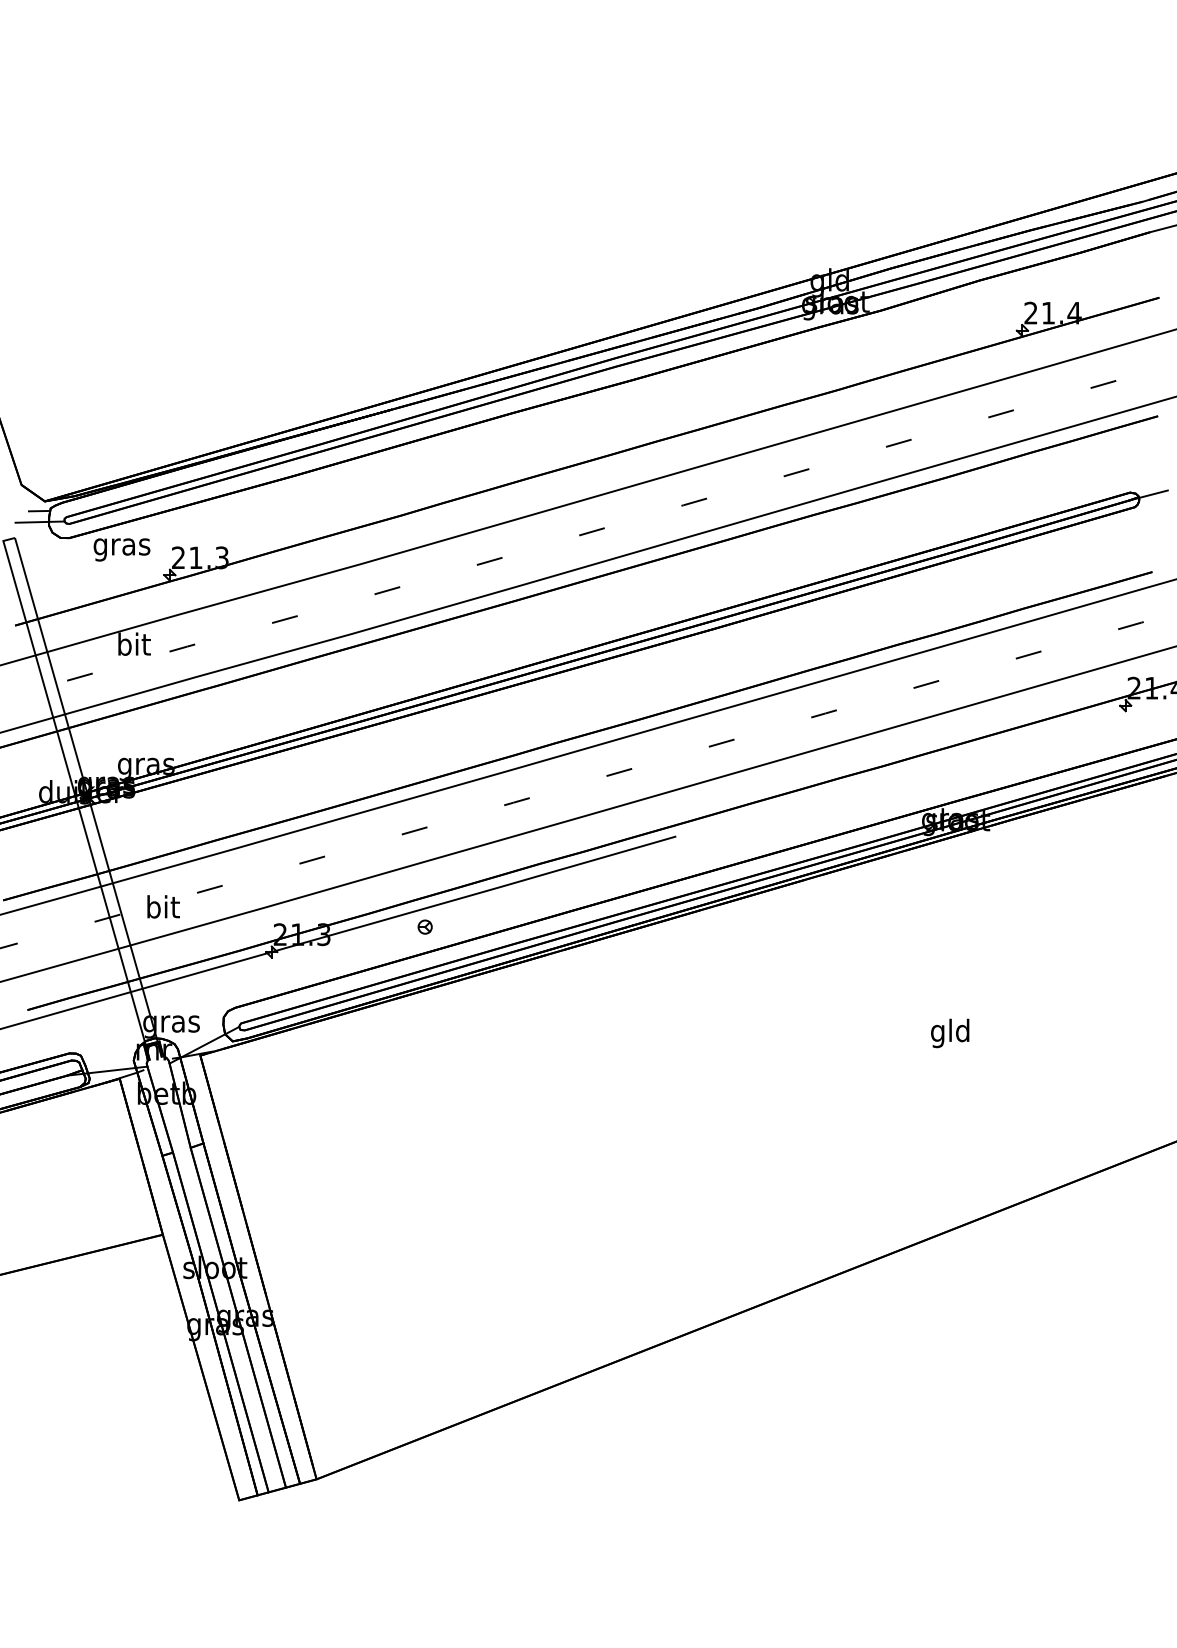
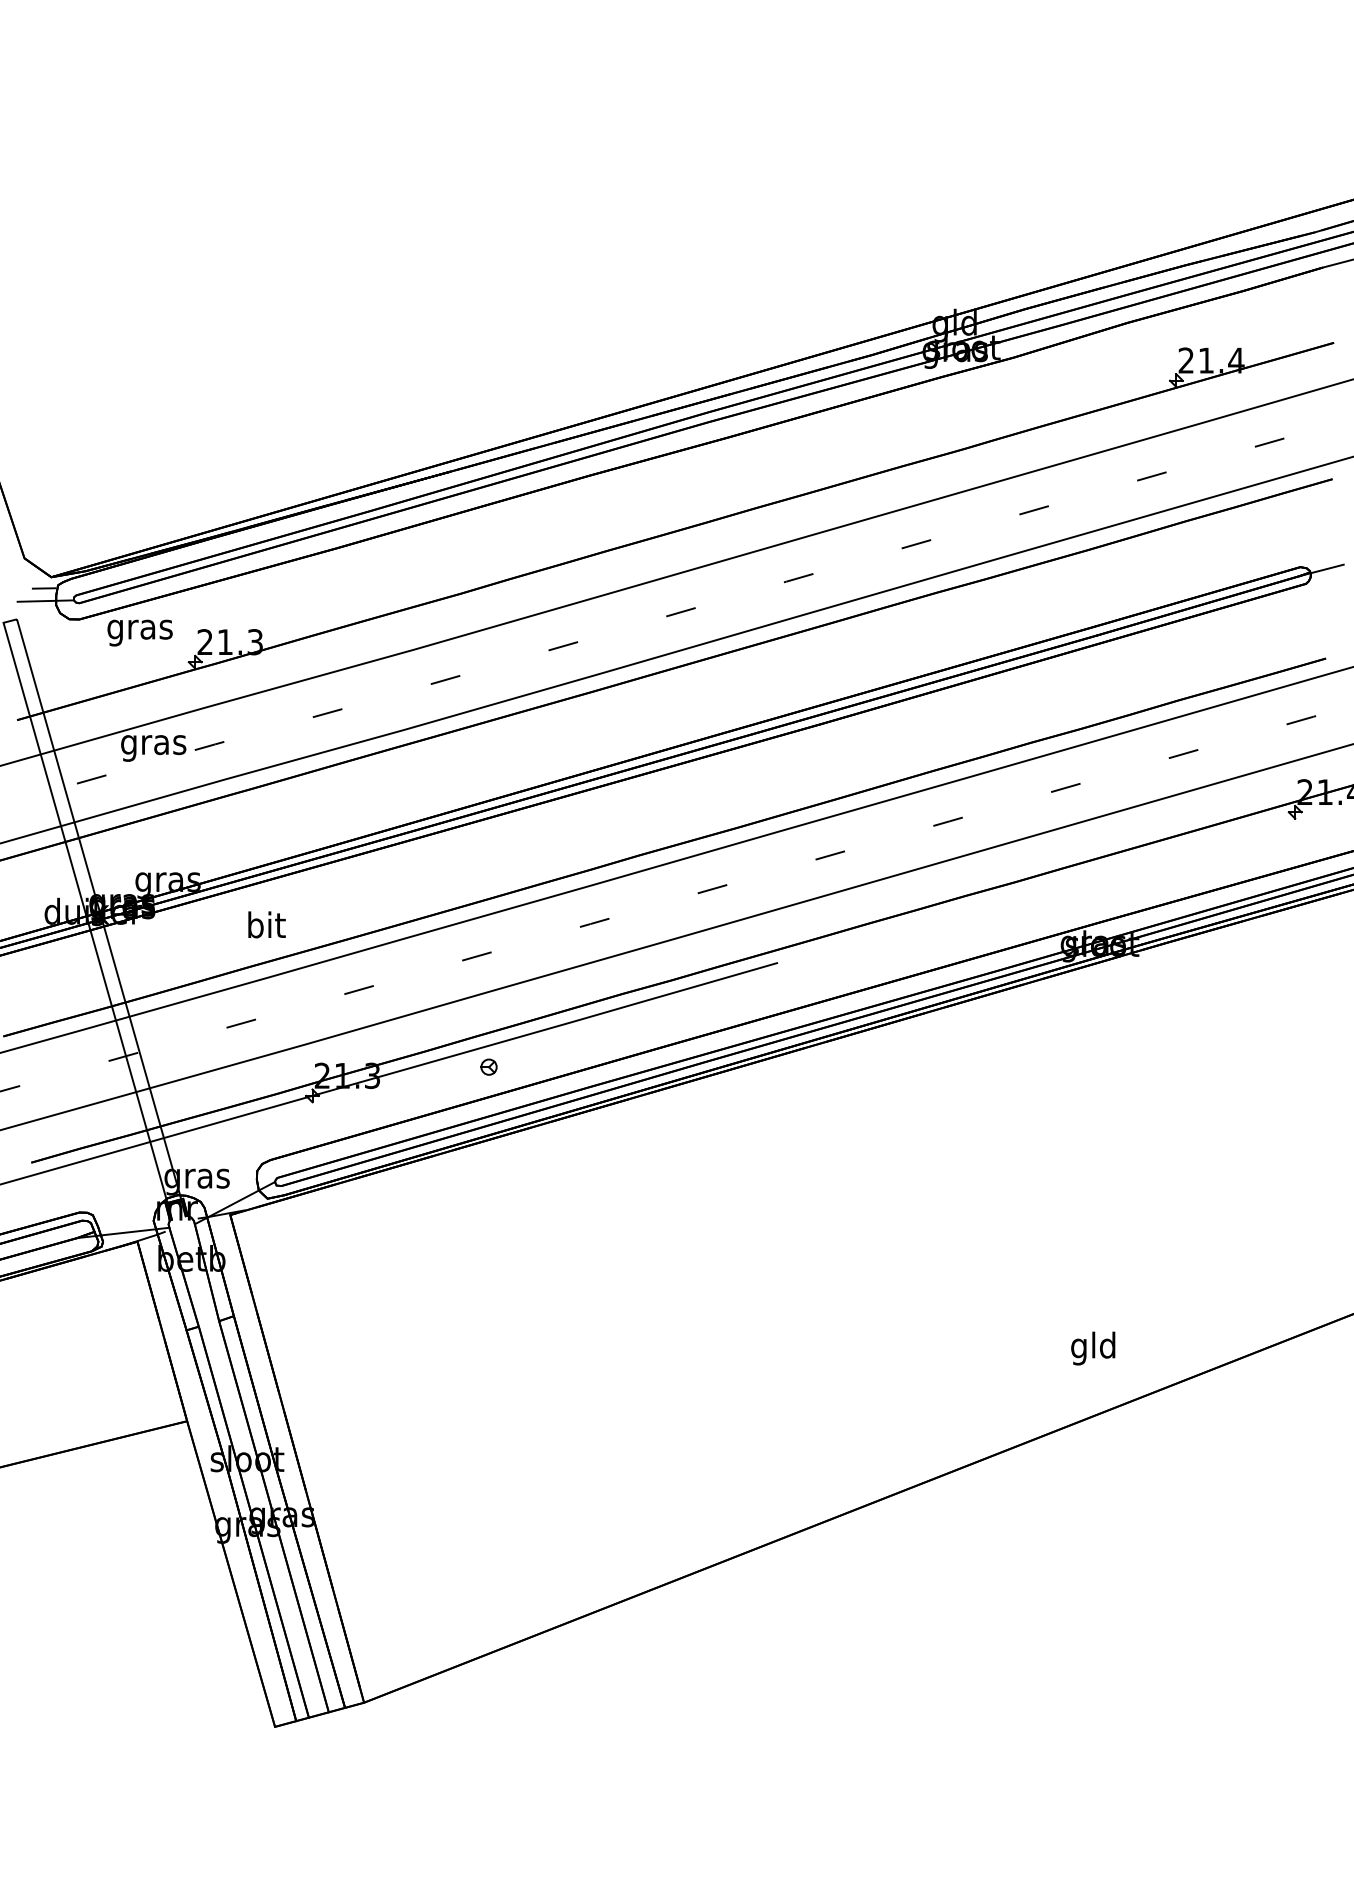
text: (133, 646) -> (153, 744), bit -> gras
text: (163, 906) -> (266, 924), moved
text: (950, 1033) -> (1093, 1348), moved

